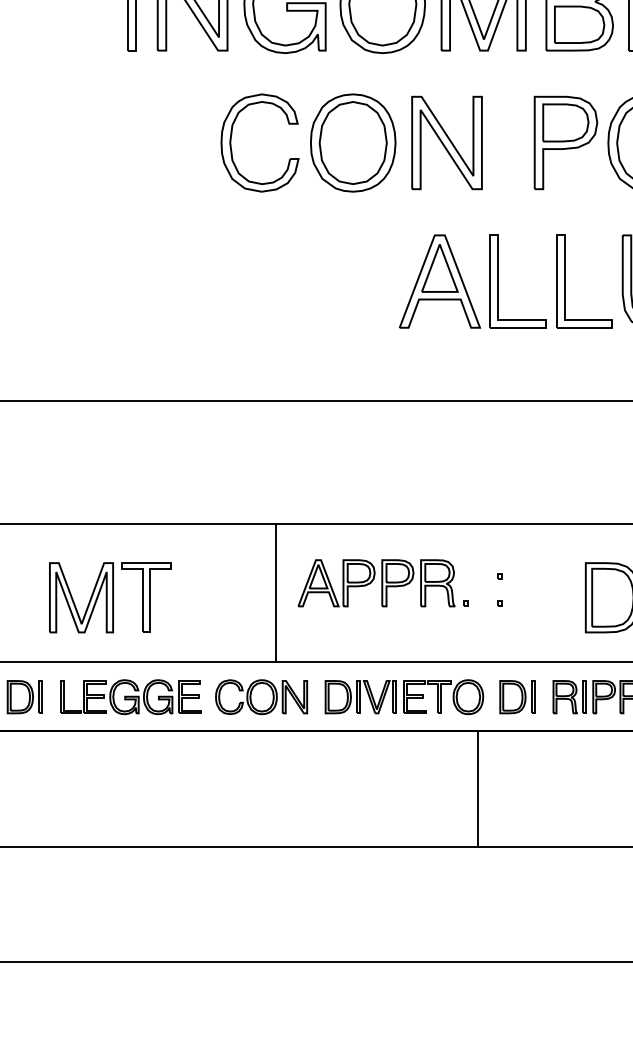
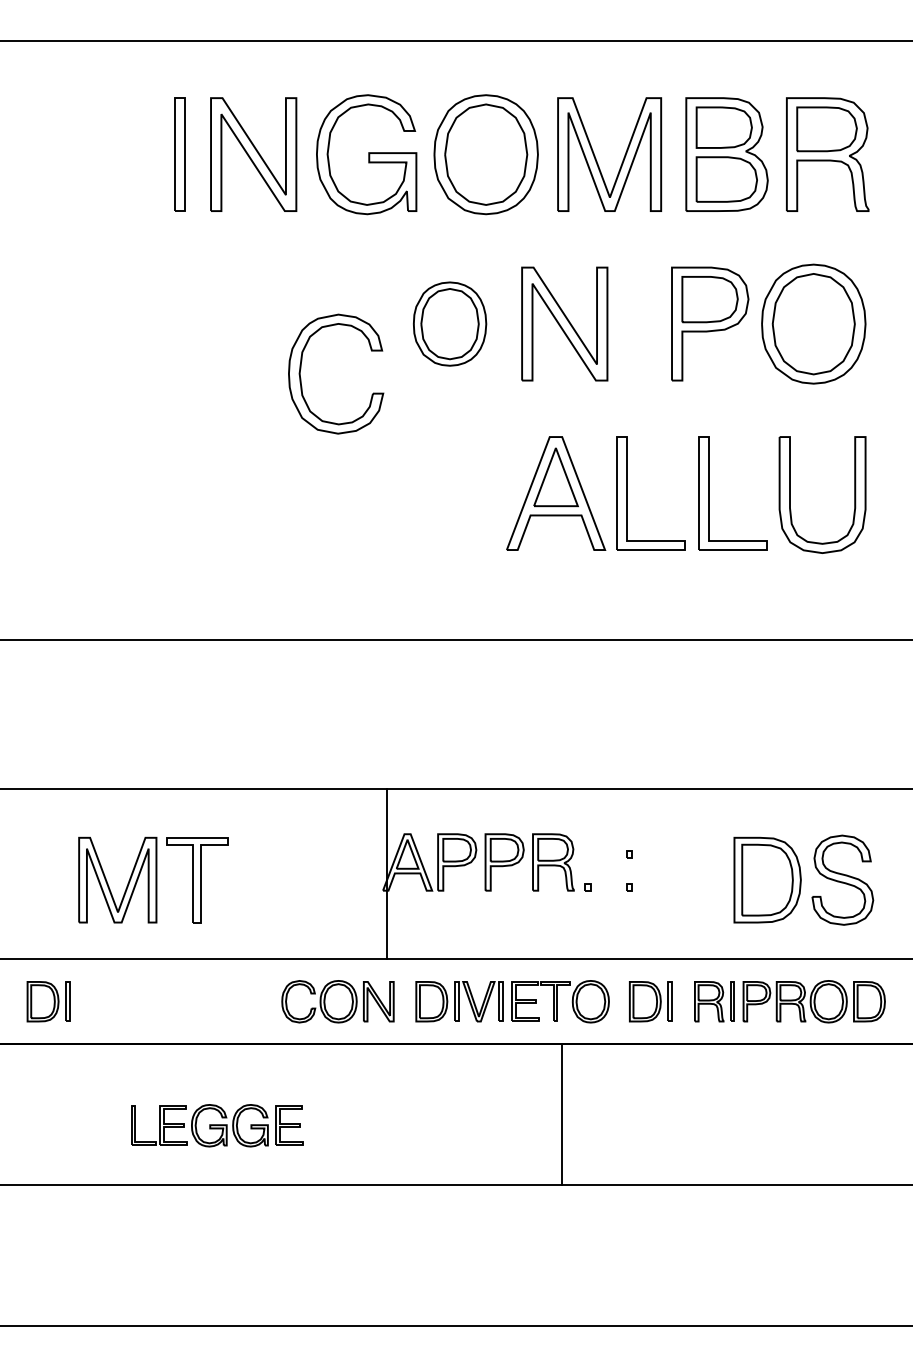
part: (231, 139) -> (301, 369), moved
part: (352, 142) -> (449, 323), size x0.7
line: (275, 592) -> (387, 873), moved
part: (131, 696) -> (217, 1125), moved
line: (477, 788) -> (562, 1113), moved

